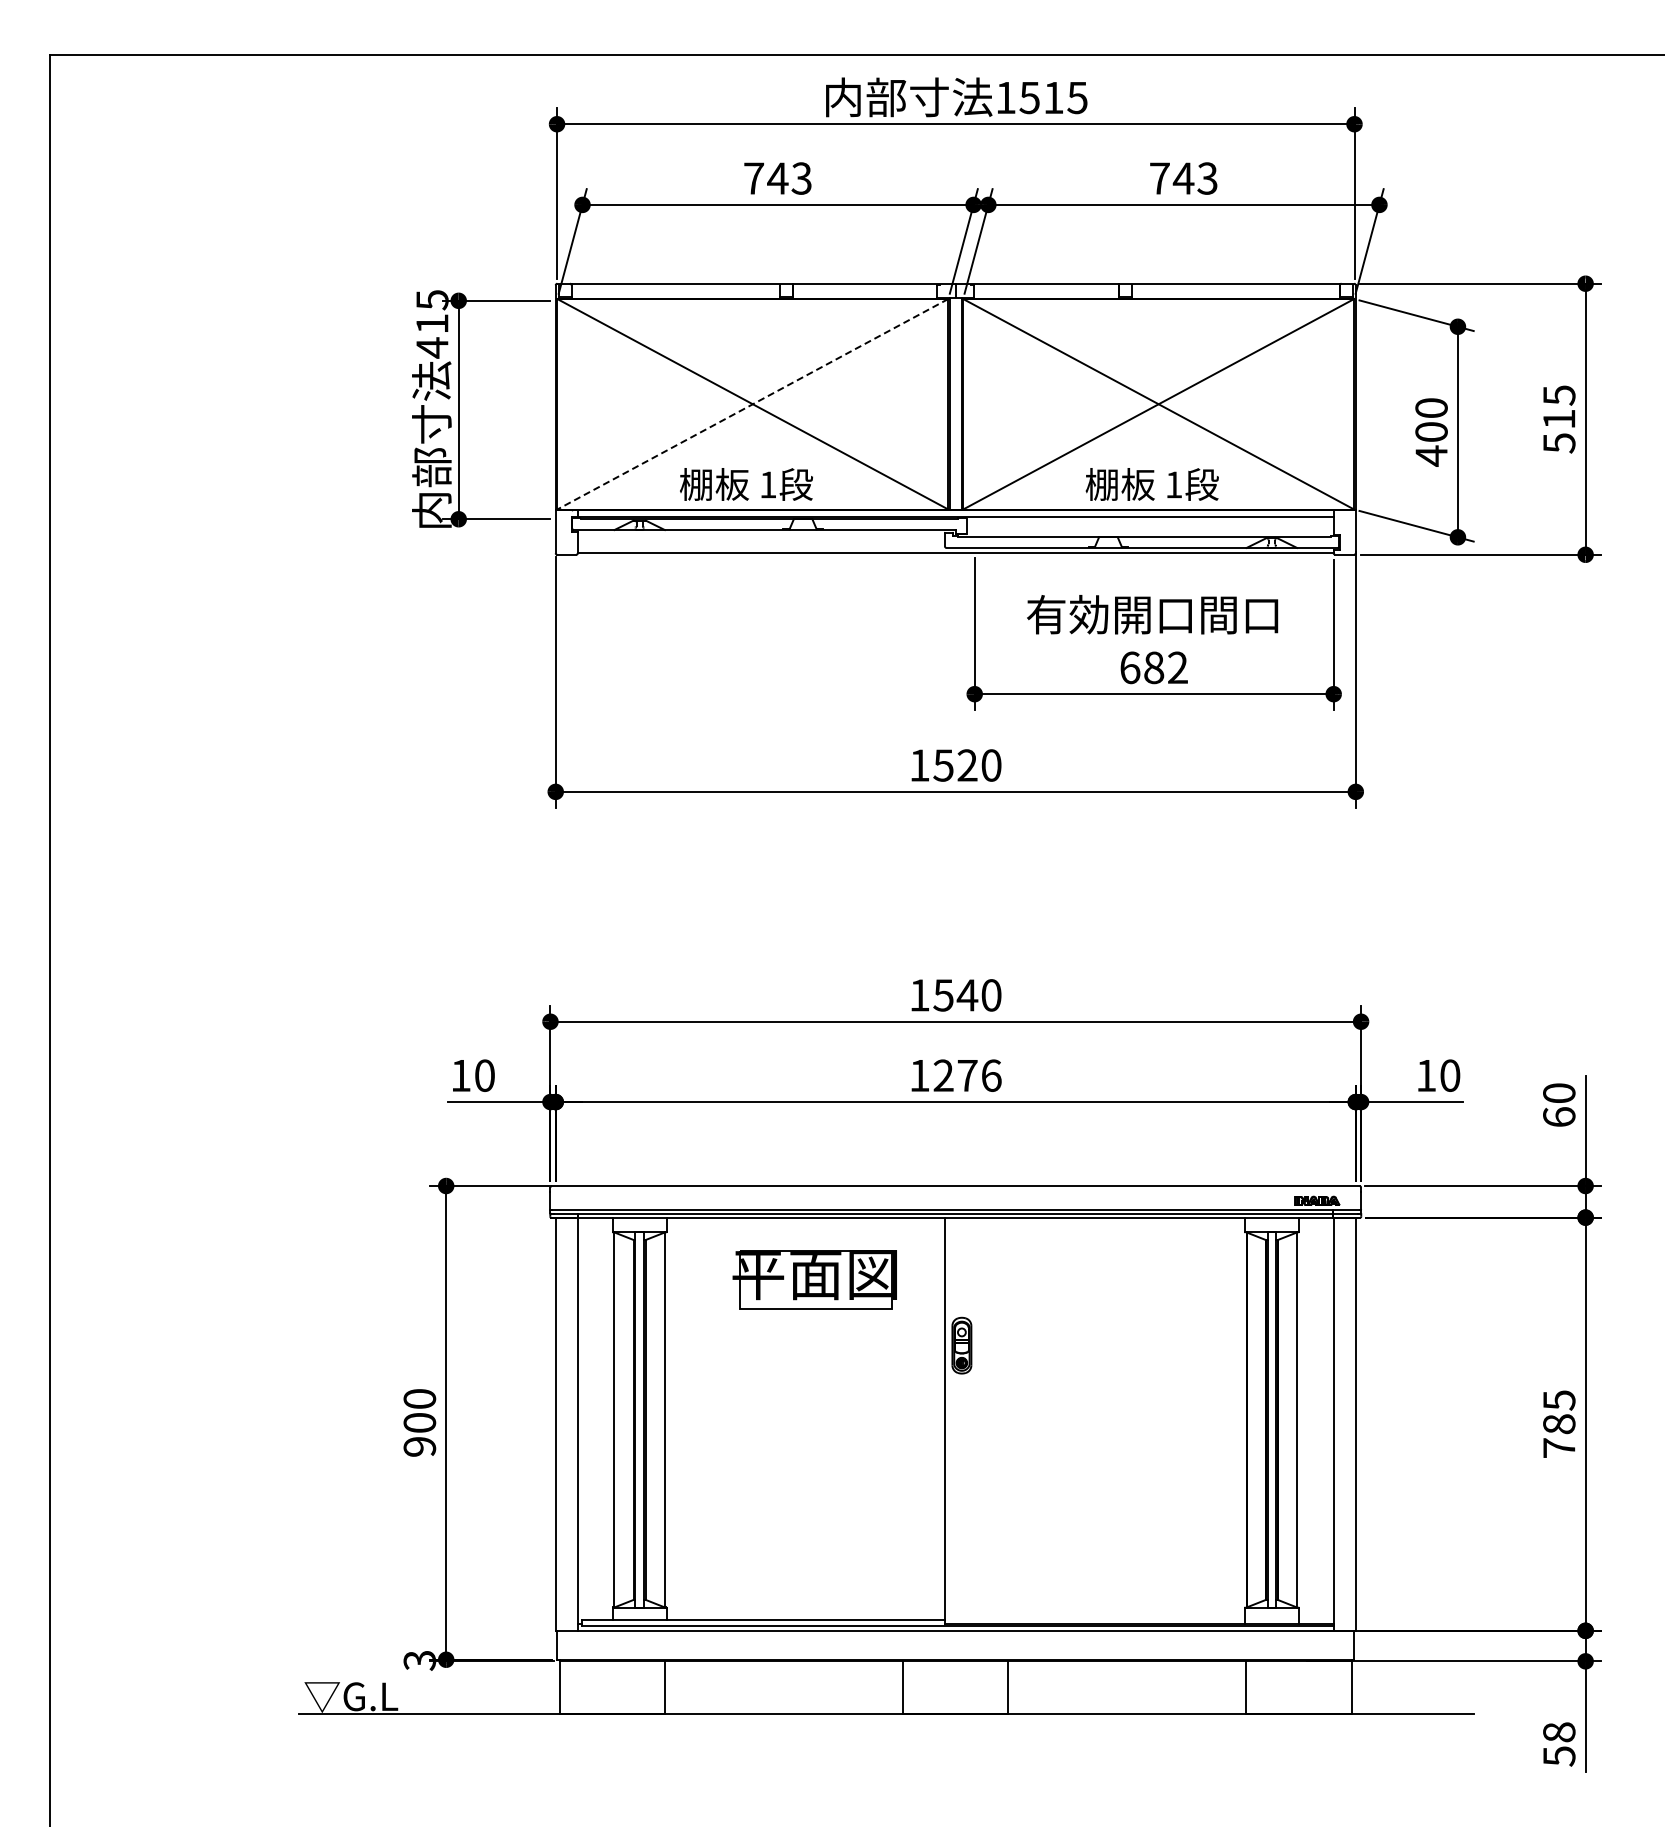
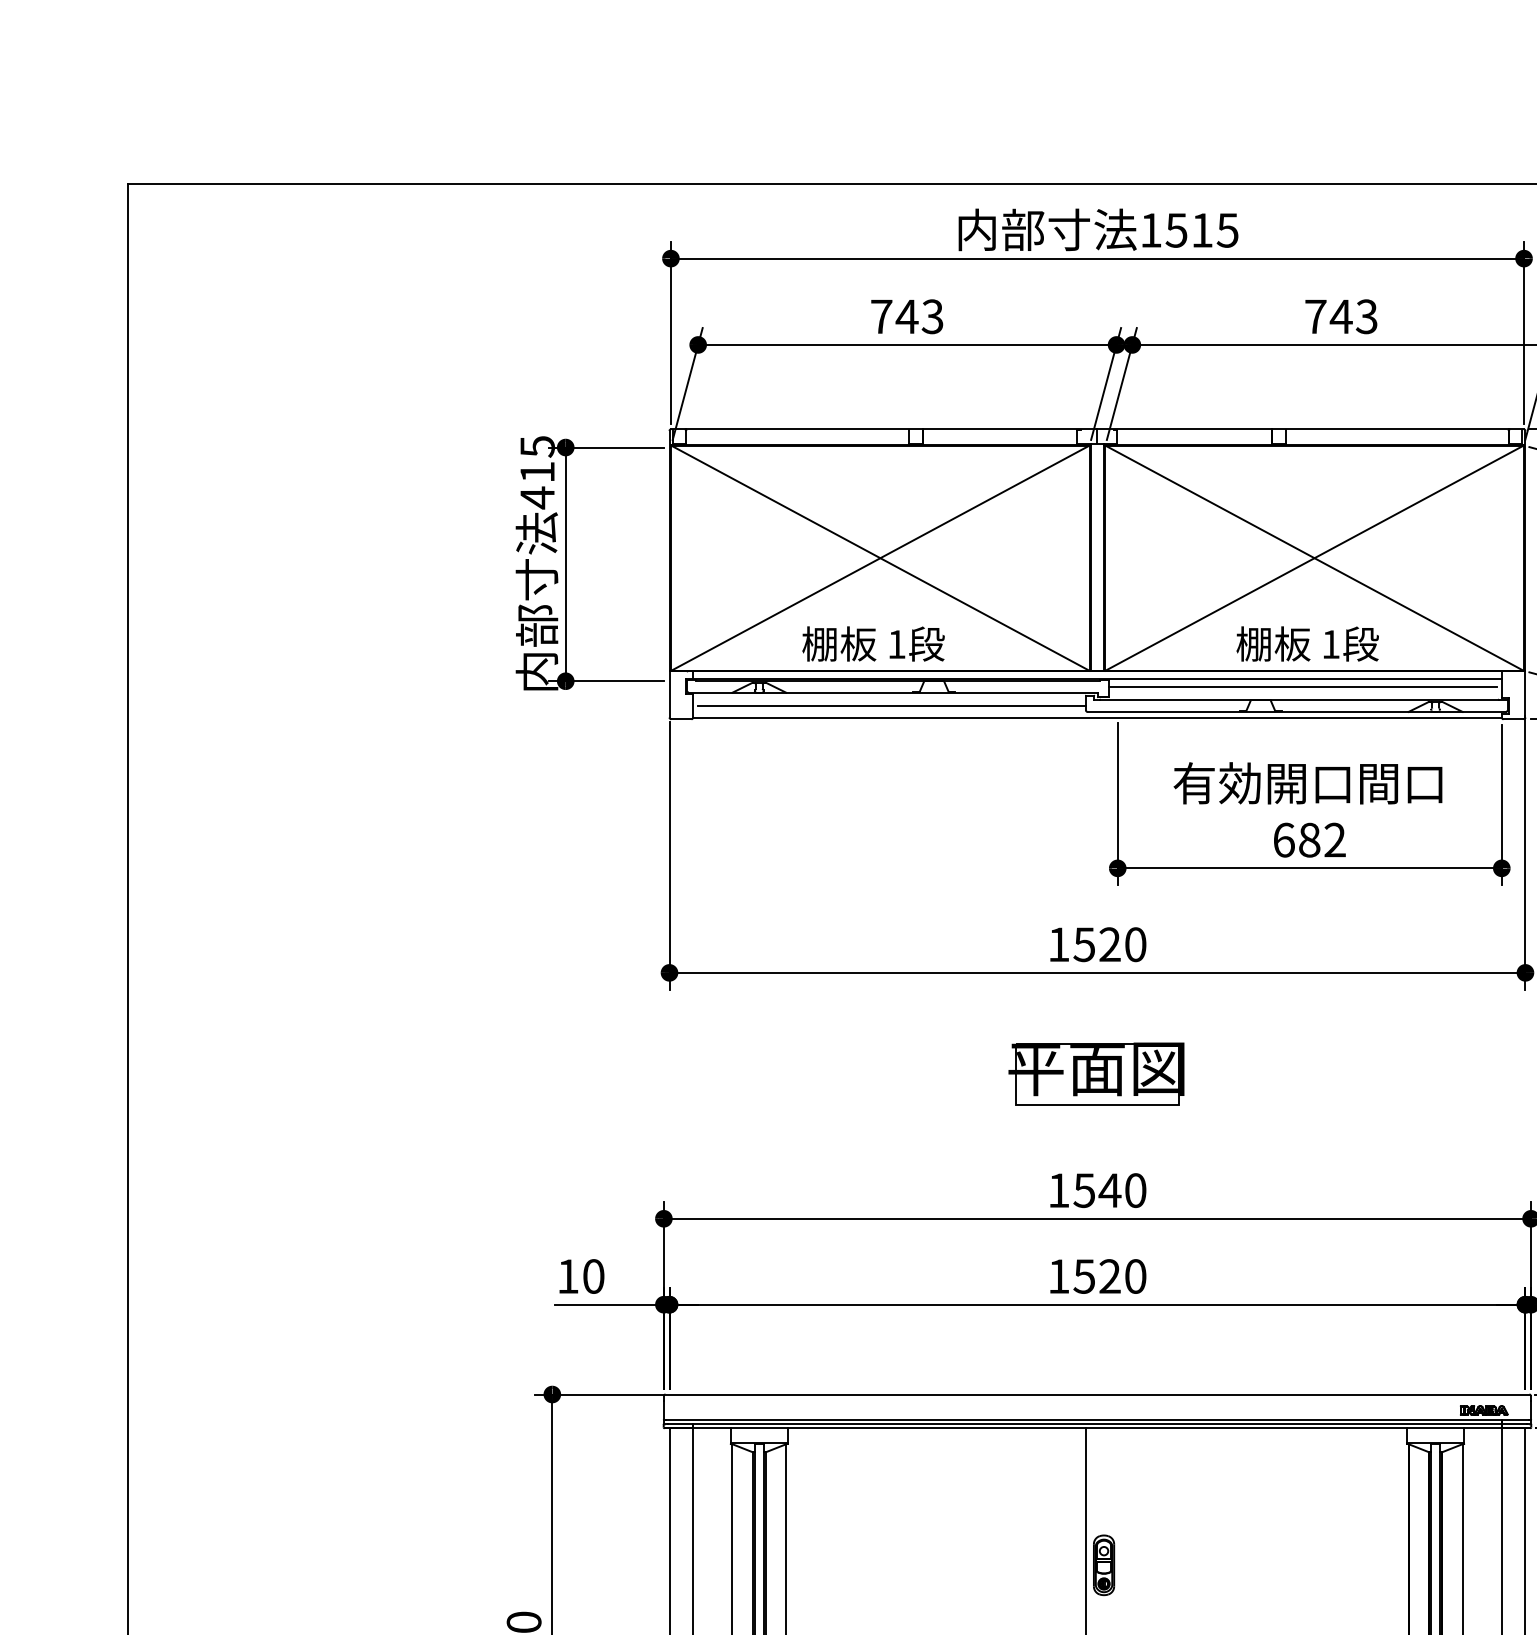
line: (752, 404) -> (880, 558), dashed -> solid
line: (1147, 524) -> (1302, 686), added
line: (763, 542) -> (891, 706), added
text: (967, 1075) -> (1110, 1276), 1276 -> 1520
part: (814, 1279) -> (1096, 1074), moved

